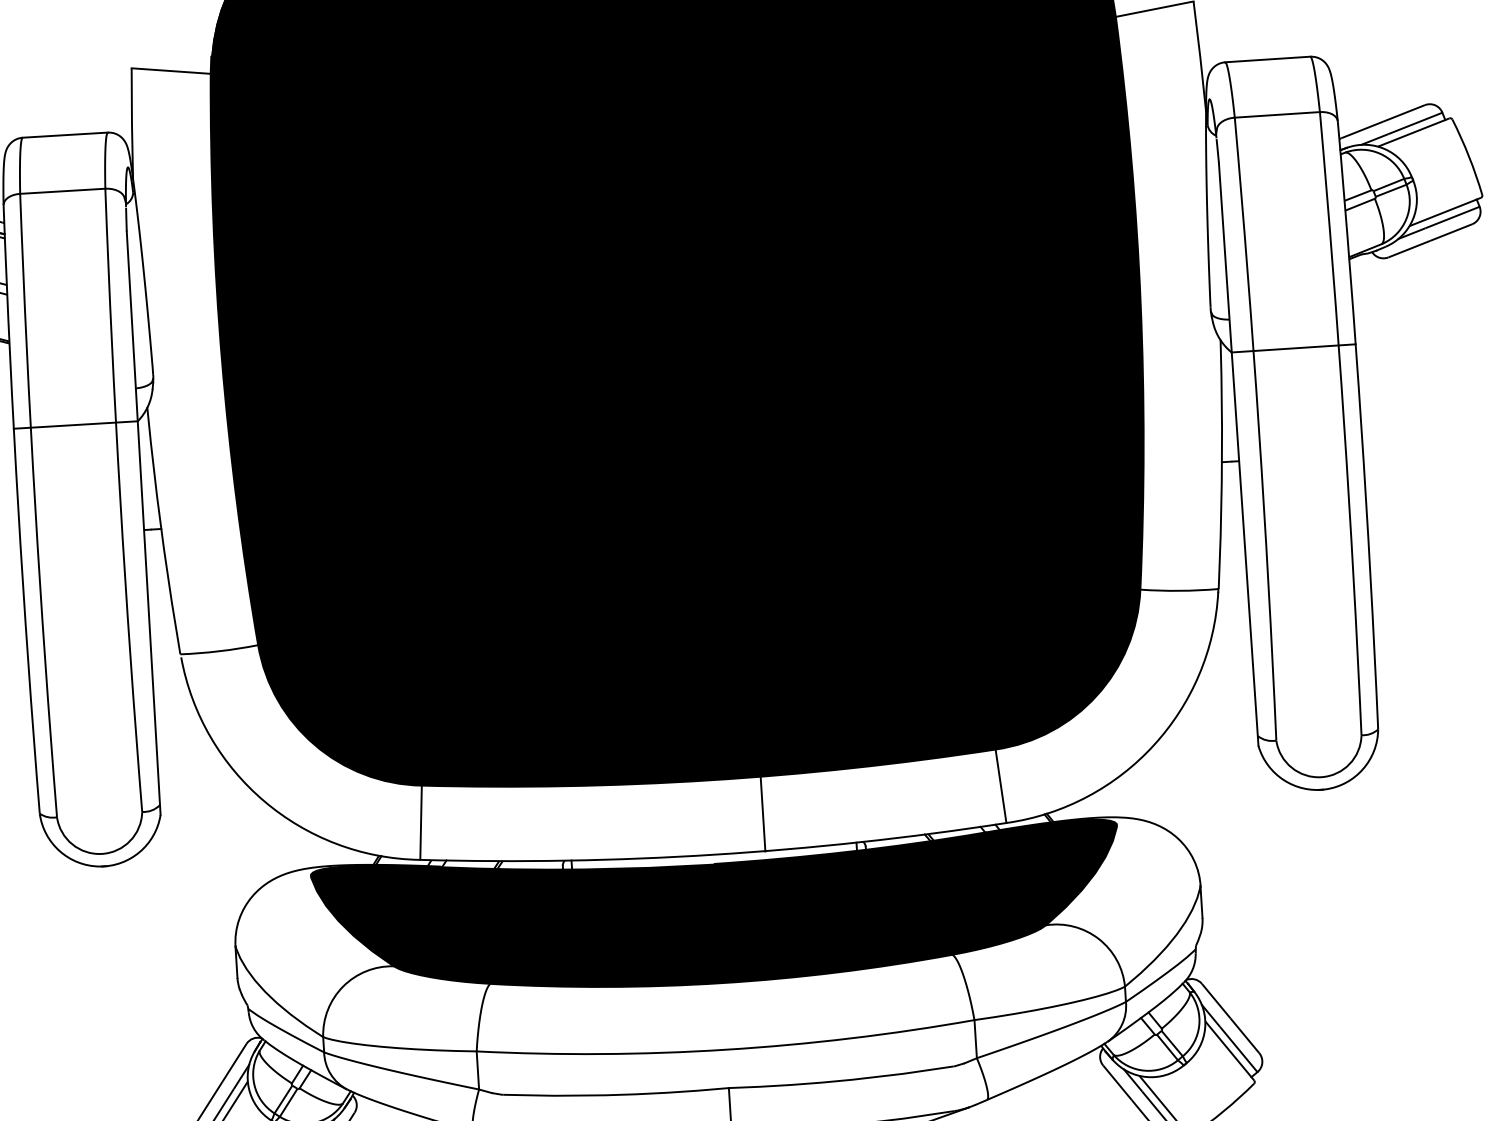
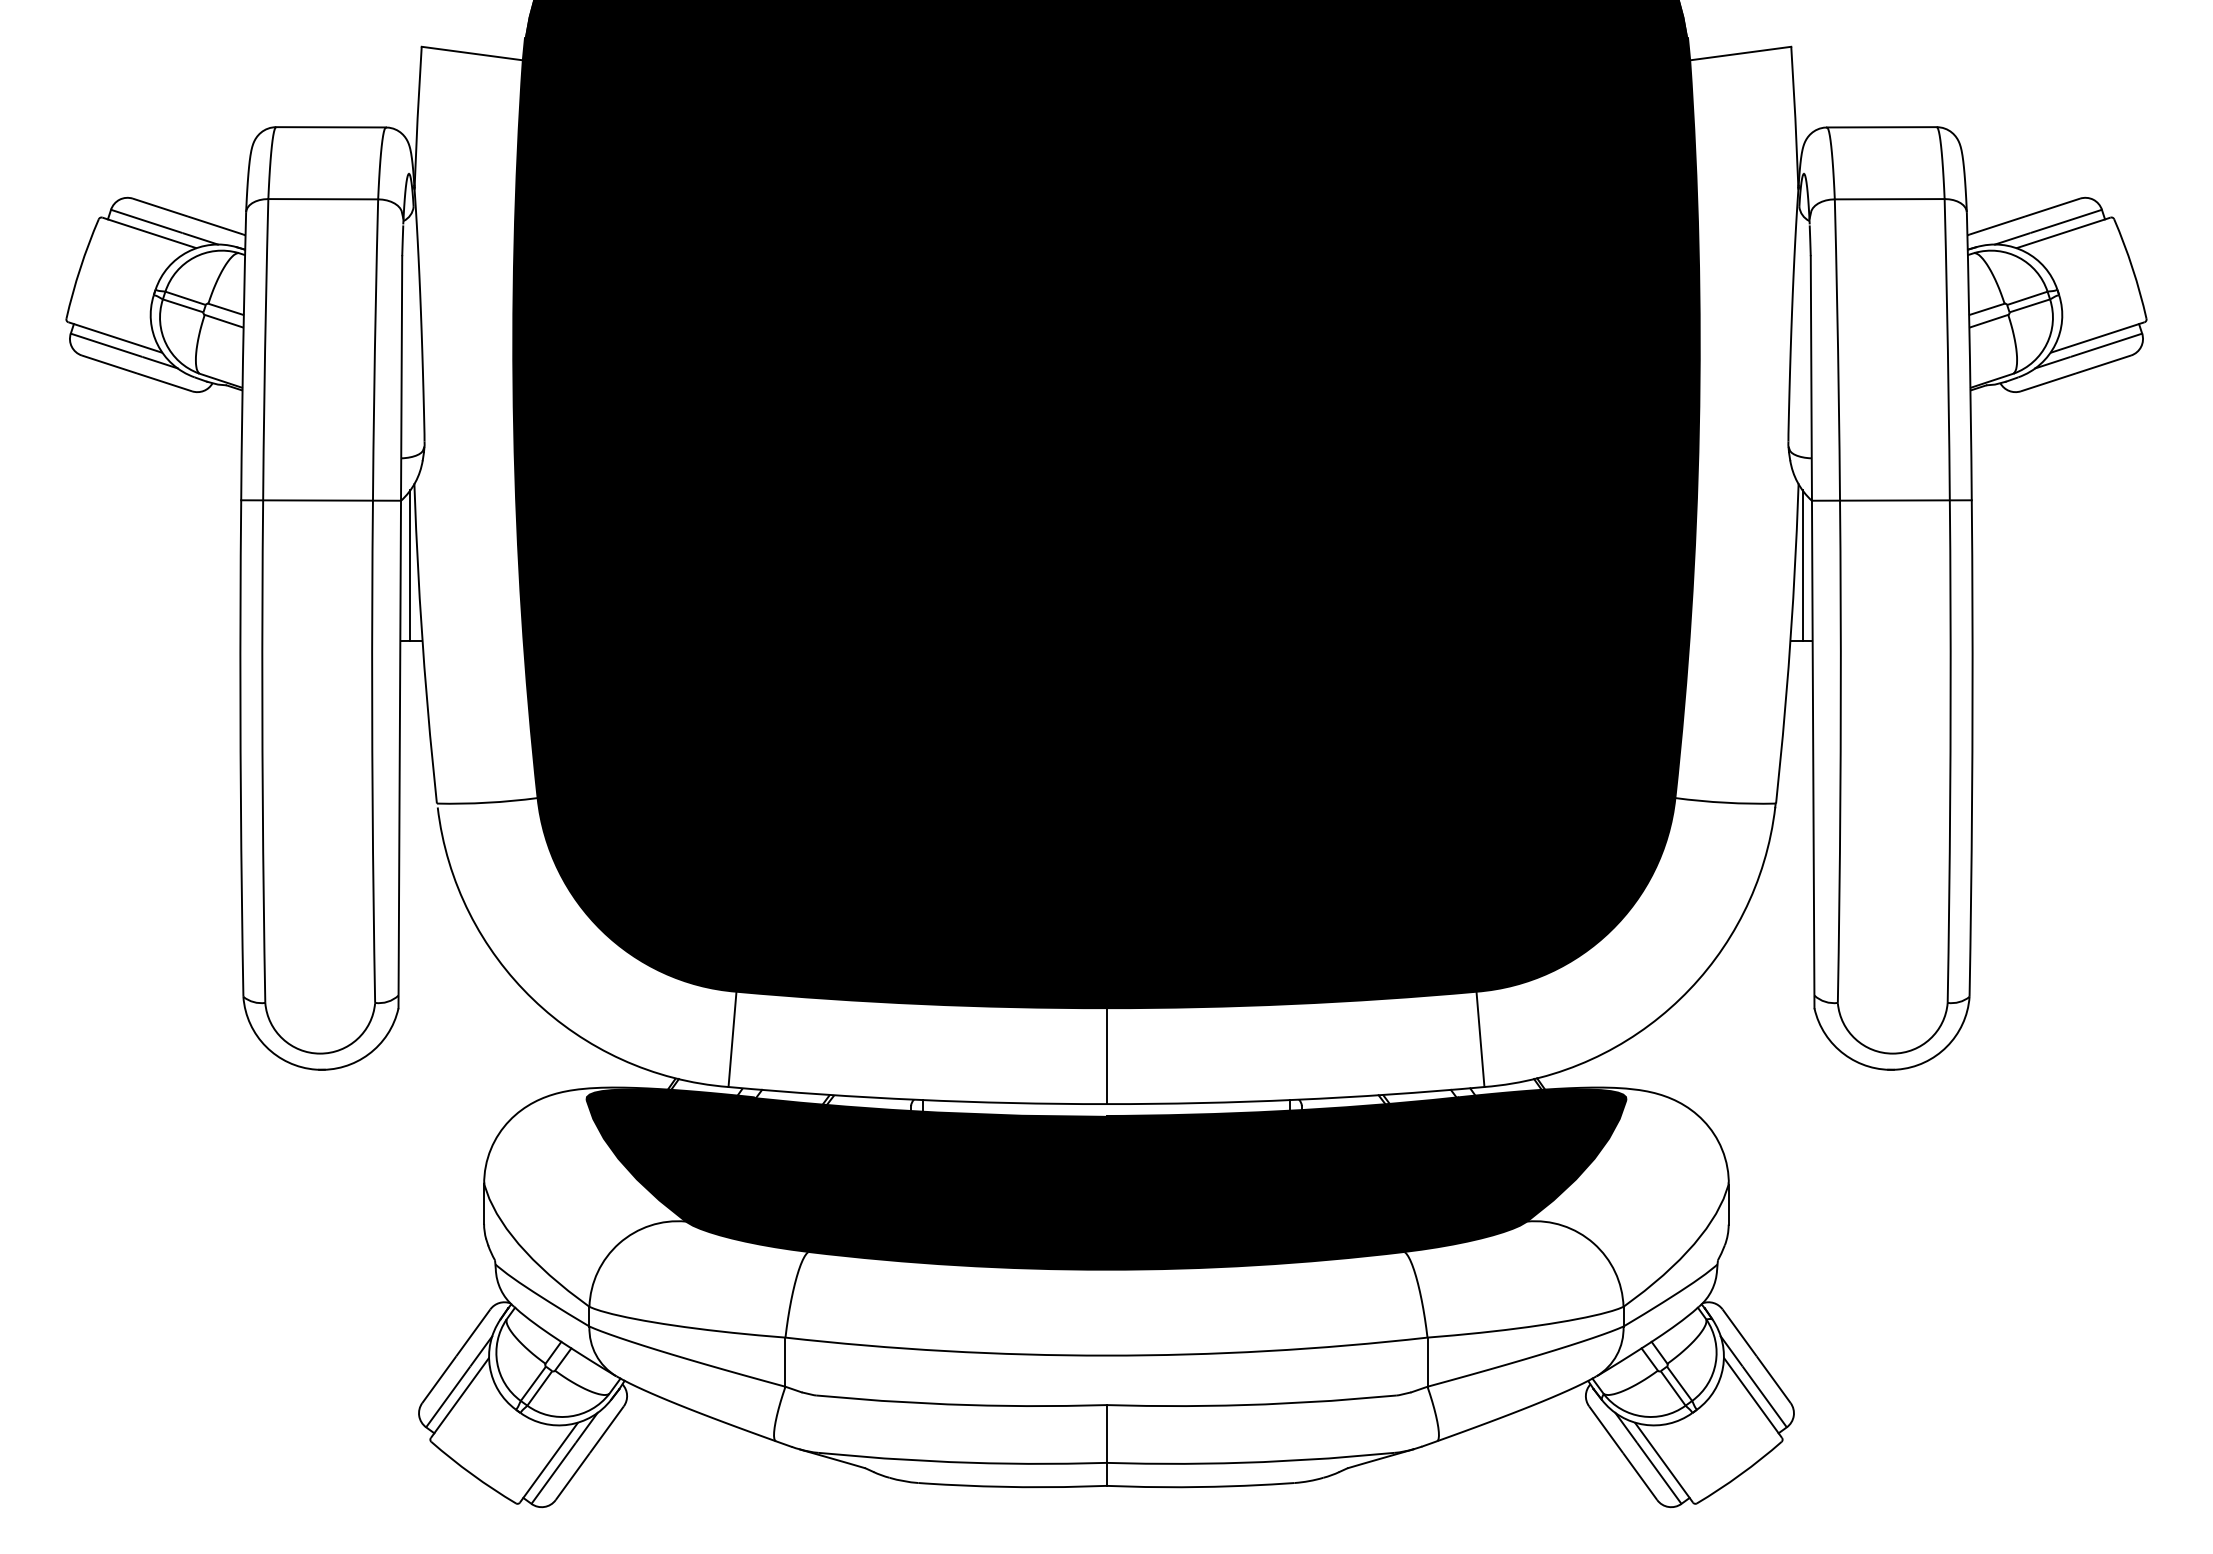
line: (1227, 403) -> (1802, 565), added
line: (148, 471) -> (410, 565), added
line: (763, 814) -> (1106, 1056), moved

